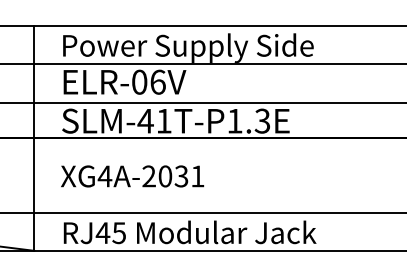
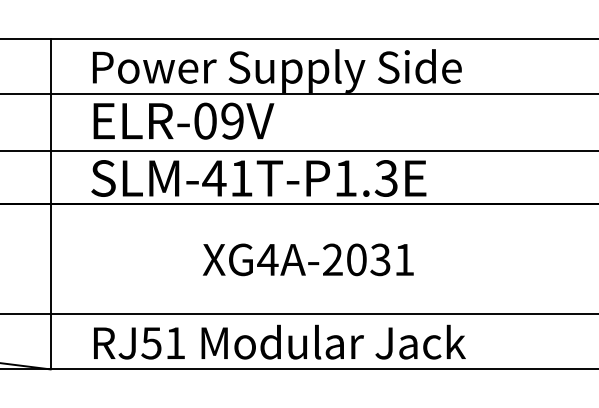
text: (157, 81) -> (231, 120), ELR-06V -> ELR-09V
text: (132, 176) -> (308, 259), moved
text: (110, 233) -> (162, 343), RJ45 -> RJ51

